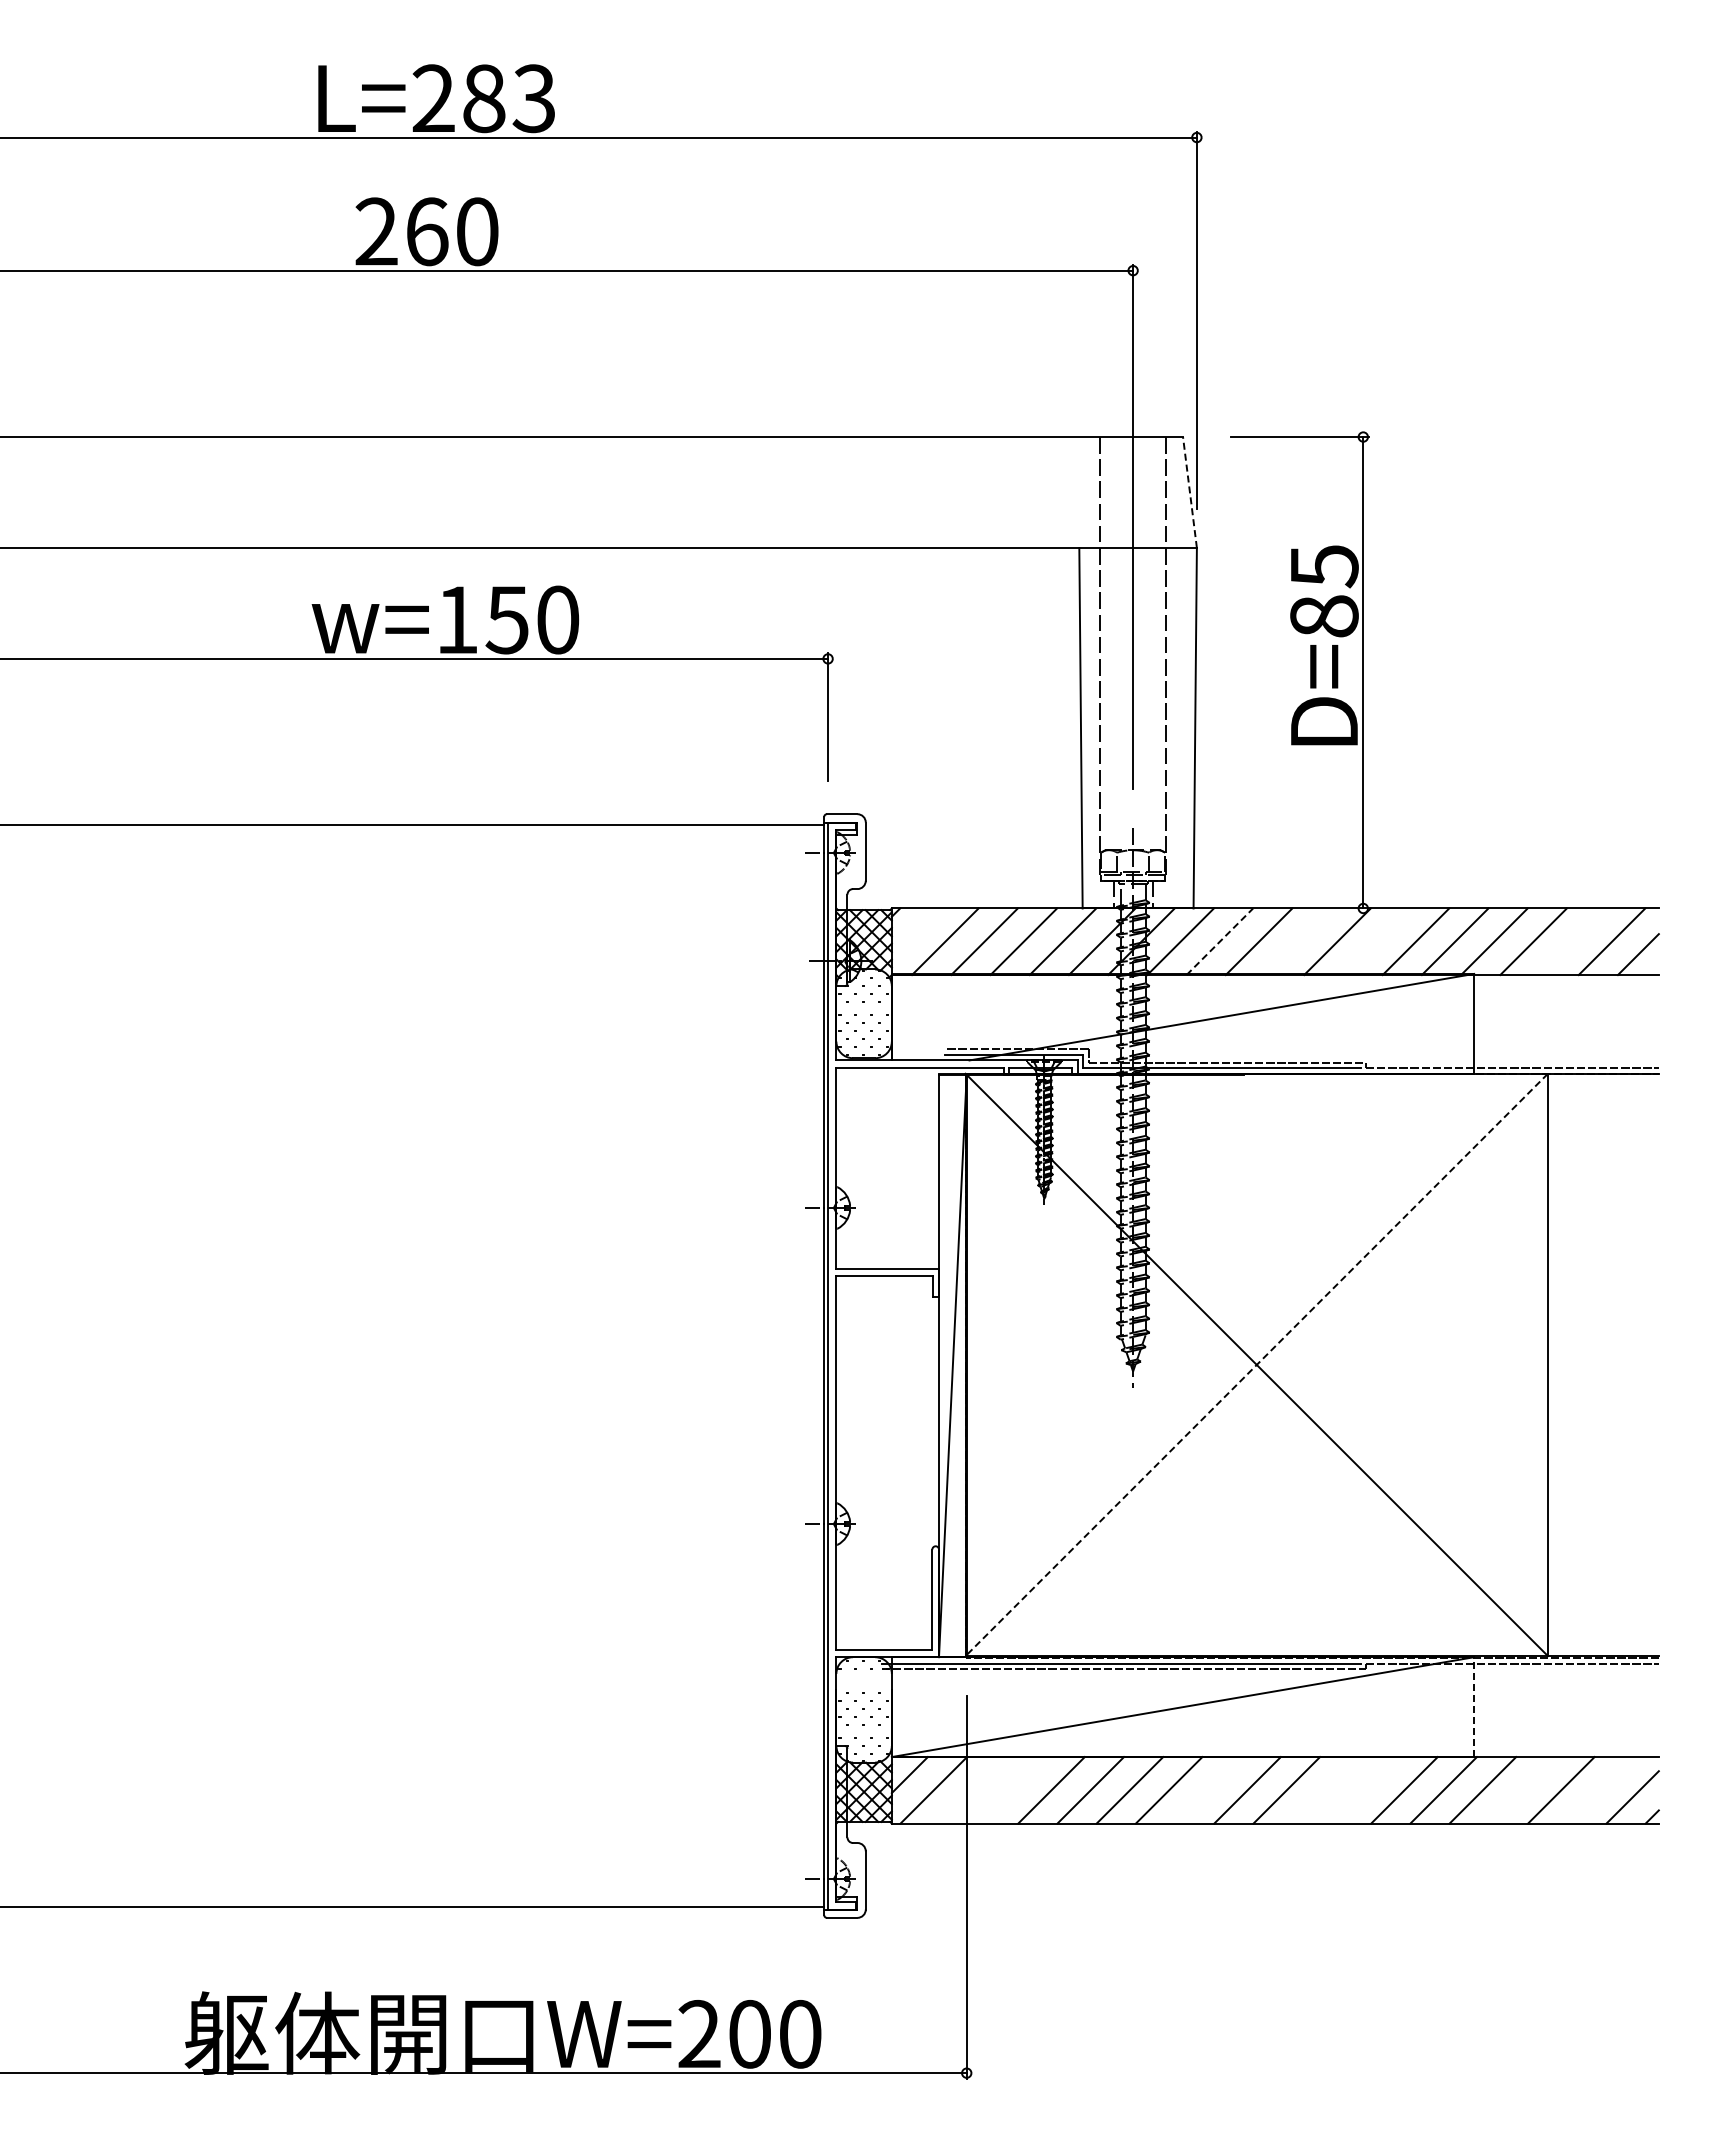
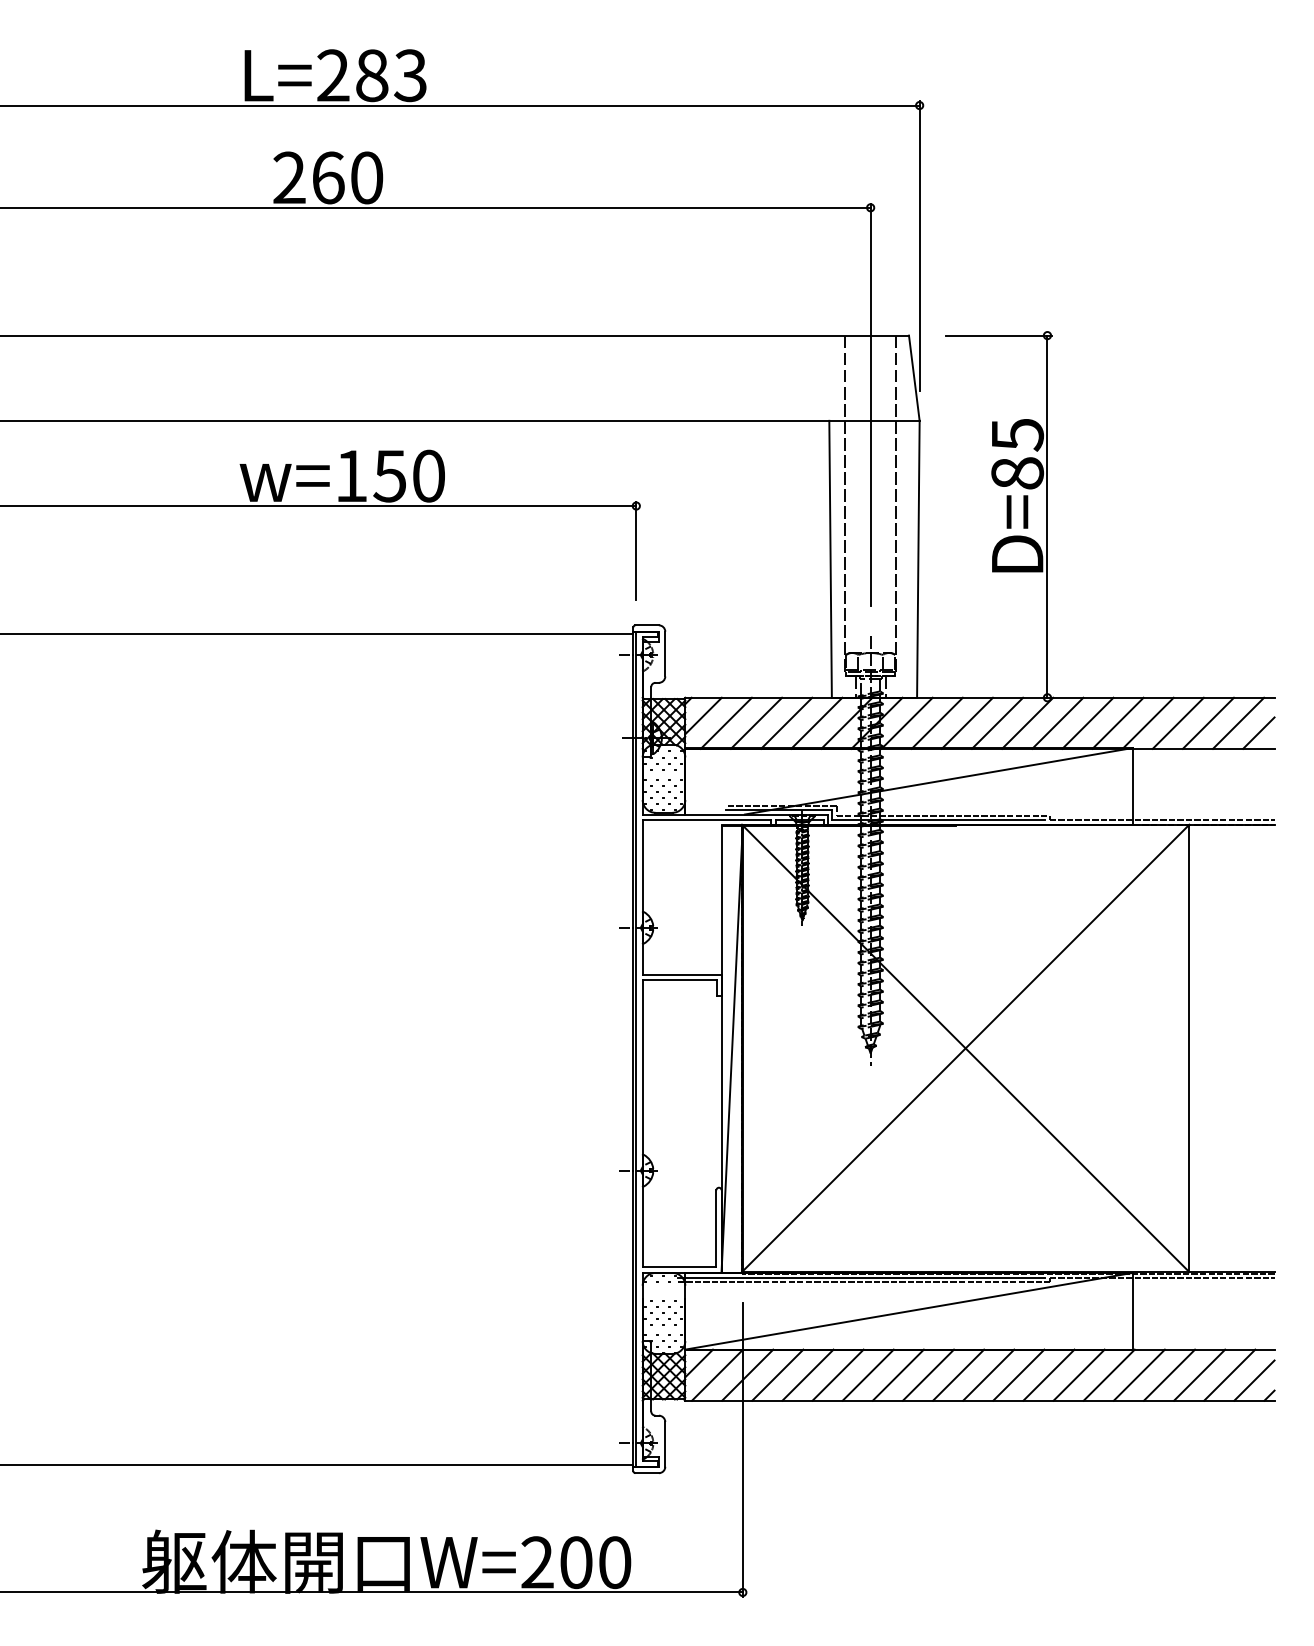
line: (1189, 492) -> (913, 378), dashed -> solid
line: (915, 932) -> (703, 716), added
line: (1220, 941) -> (937, 723), dashed -> solid
line: (1298, 941) -> (997, 723), added
line: (1376, 941) -> (1057, 723), added
line: (1572, 941) -> (1208, 723), added
line: (1256, 1364) -> (965, 1048), dashed -> solid
line: (1474, 1707) -> (1132, 1311), dashed -> solid
line: (972, 1790) -> (747, 1375), added
line: (1011, 1790) -> (777, 1375), added
line: (1208, 1790) -> (928, 1375), added
line: (1325, 1790) -> (1018, 1375), added
line: (1364, 1790) -> (1048, 1375), added
line: (1521, 1790) -> (1169, 1375), added
line: (1600, 1790) -> (1229, 1375), added

